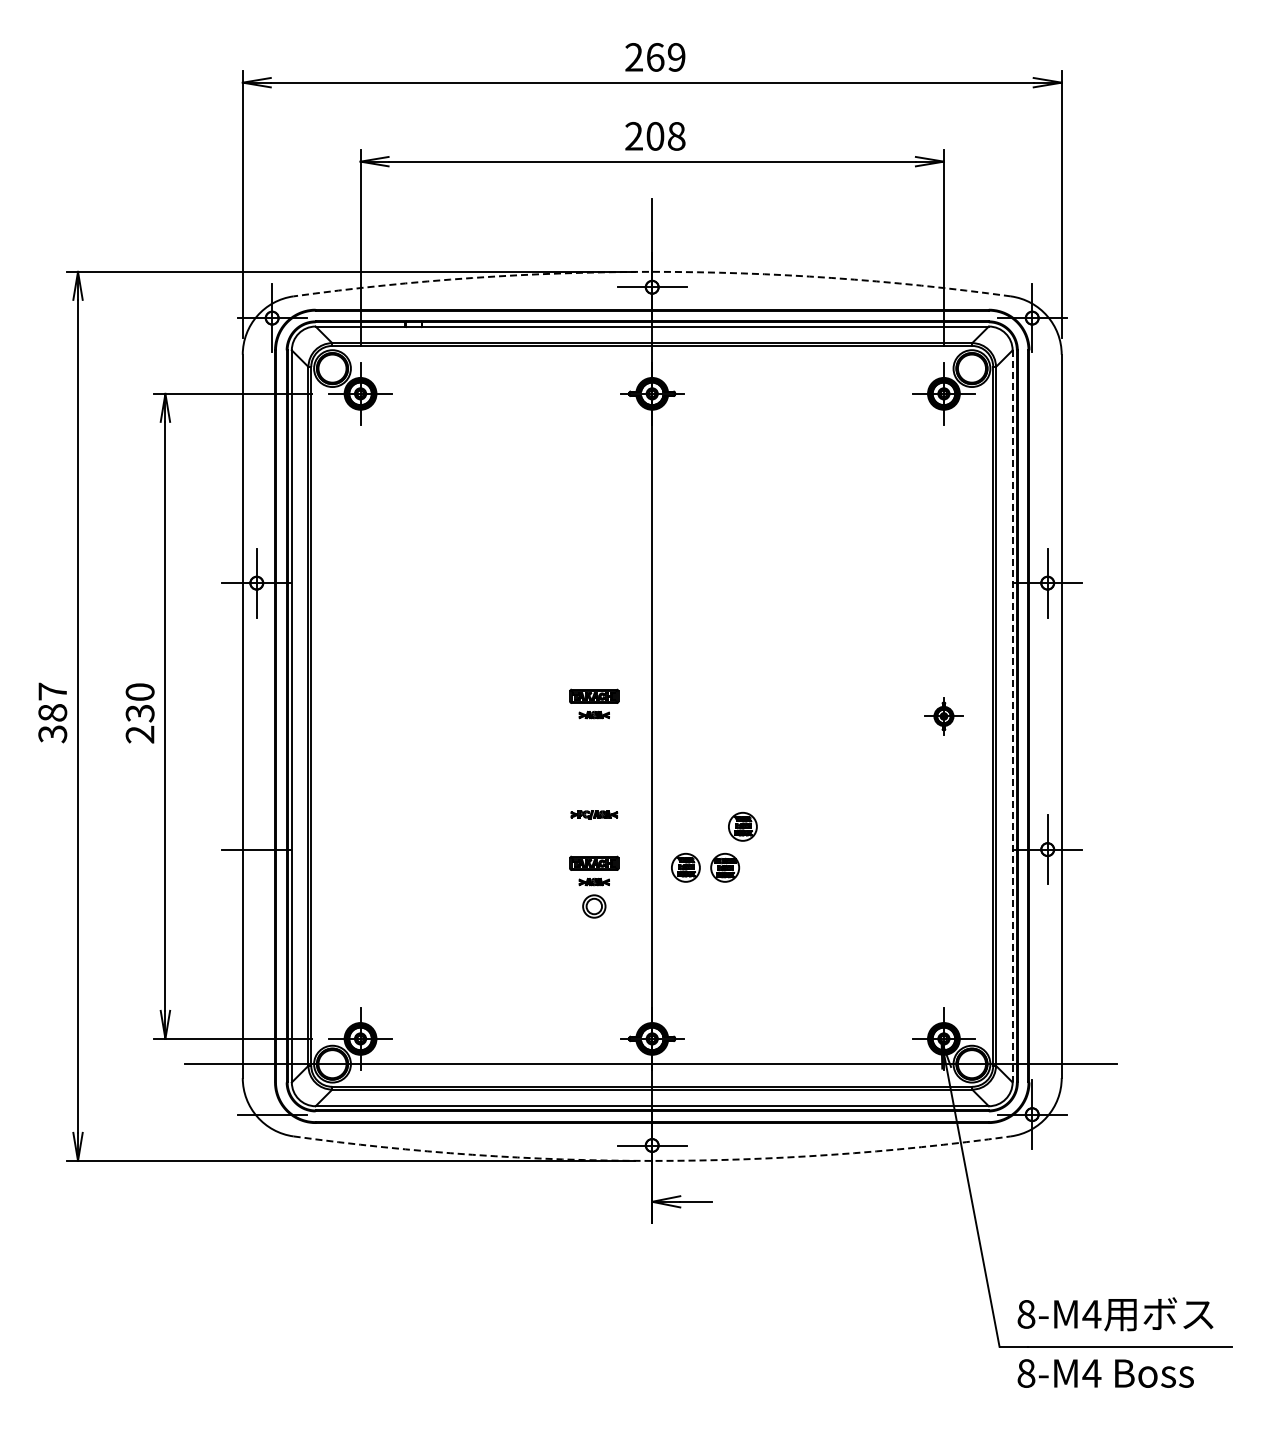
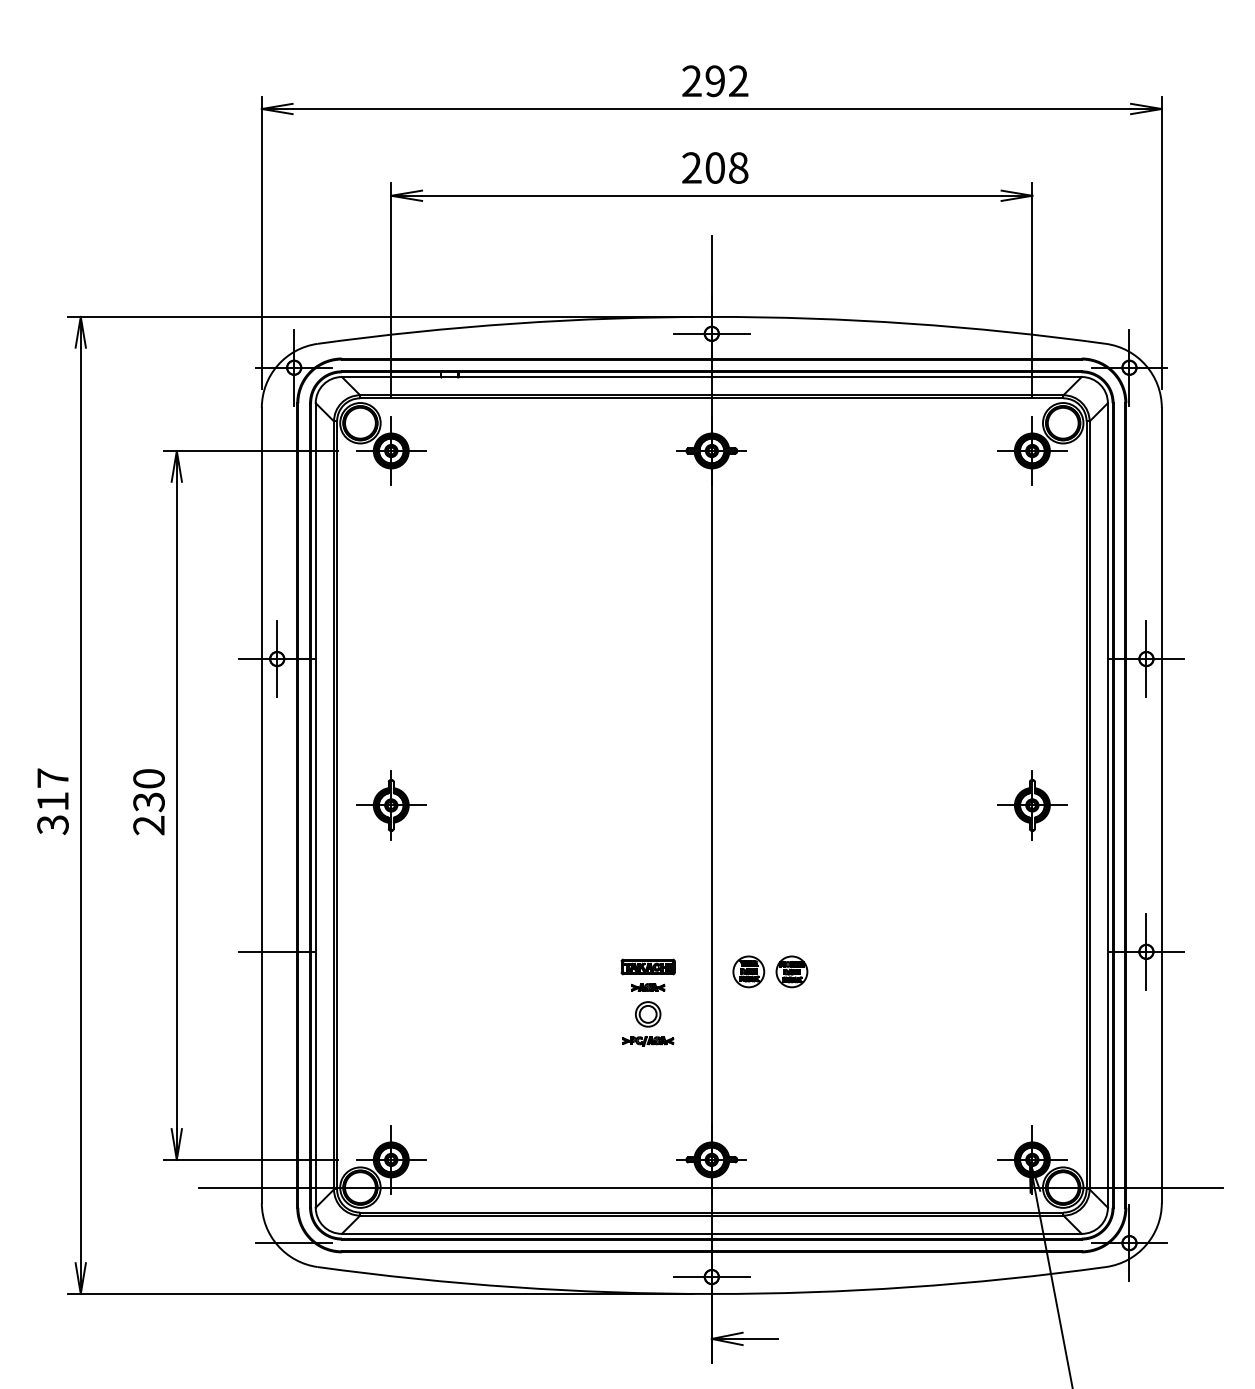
text: (665, 57) -> (726, 81), 269 -> 292
arc: (652, 271) -> (712, 316), dashed -> solid
part: (594, 703) -> (648, 791), removed
text: (52, 712) -> (52, 801), 387 -> 317
part: (360, 716) -> (391, 805), added
part: (943, 716) -> (1031, 805), size x1.67
line: (1012, 716) -> (1107, 805), dashed -> solid
part: (594, 814) -> (648, 1040), moved
part: (742, 826) -> (811, 926), removed
arc: (652, 1160) -> (712, 1293), dashed -> solid

